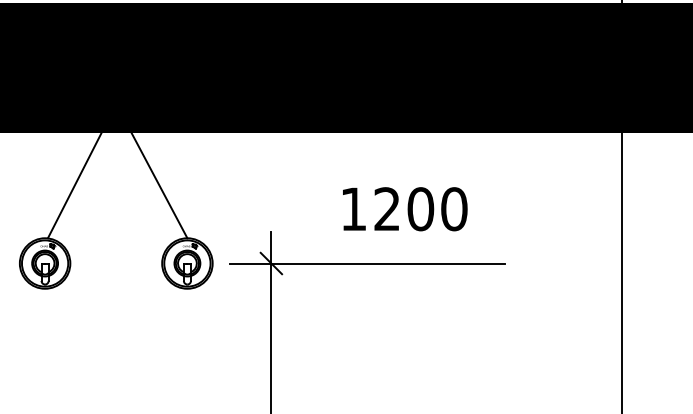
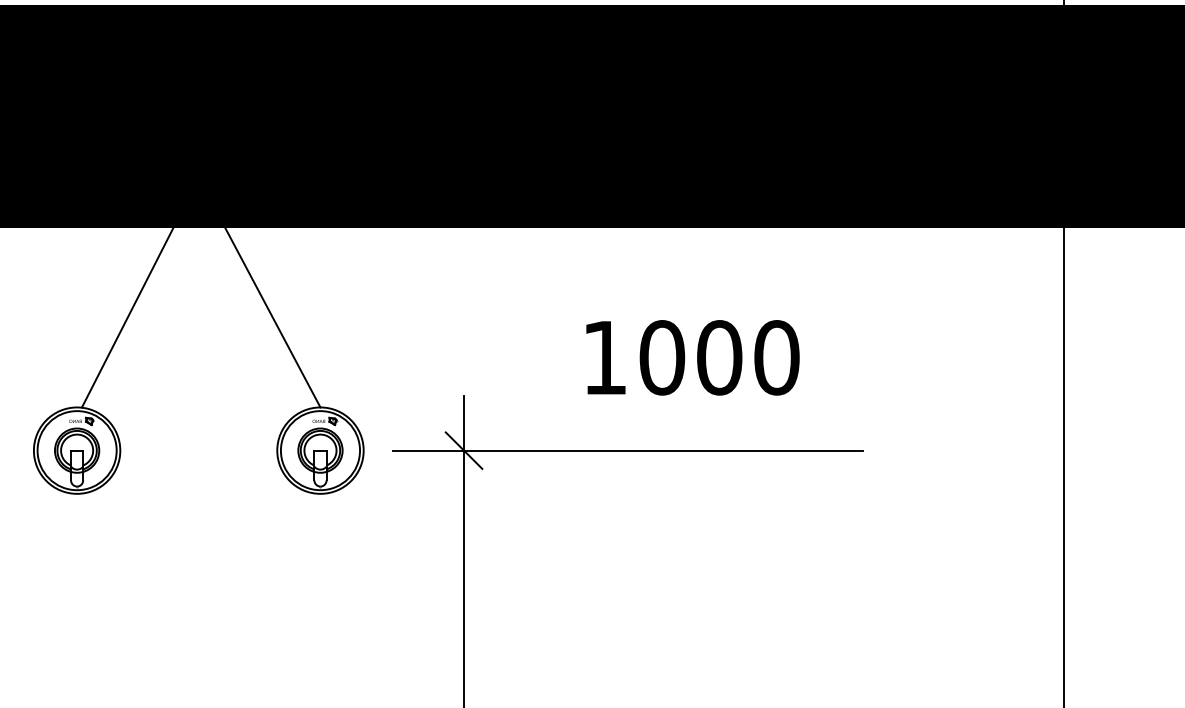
text: (387, 209) -> (662, 358), 1200 -> 1000

